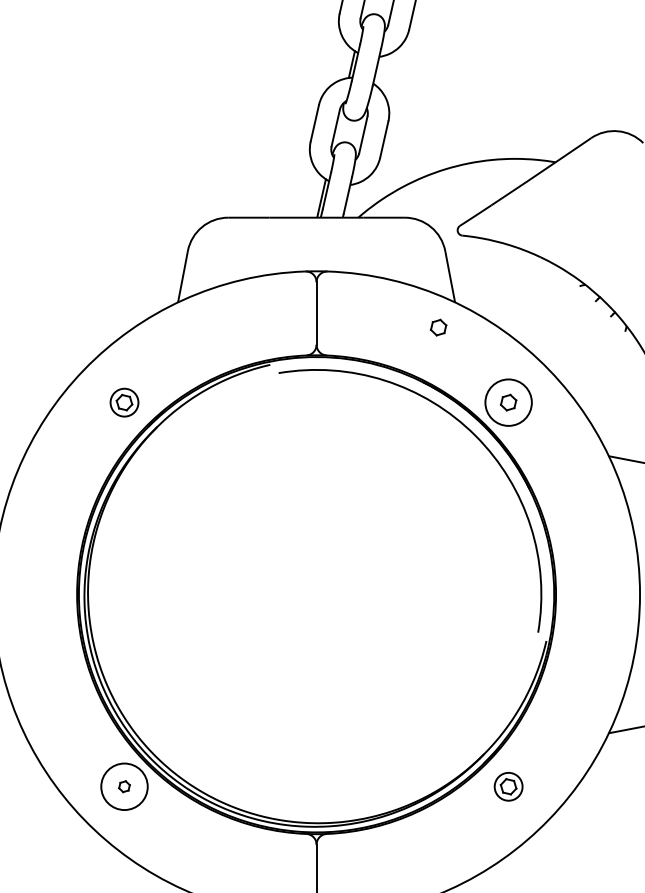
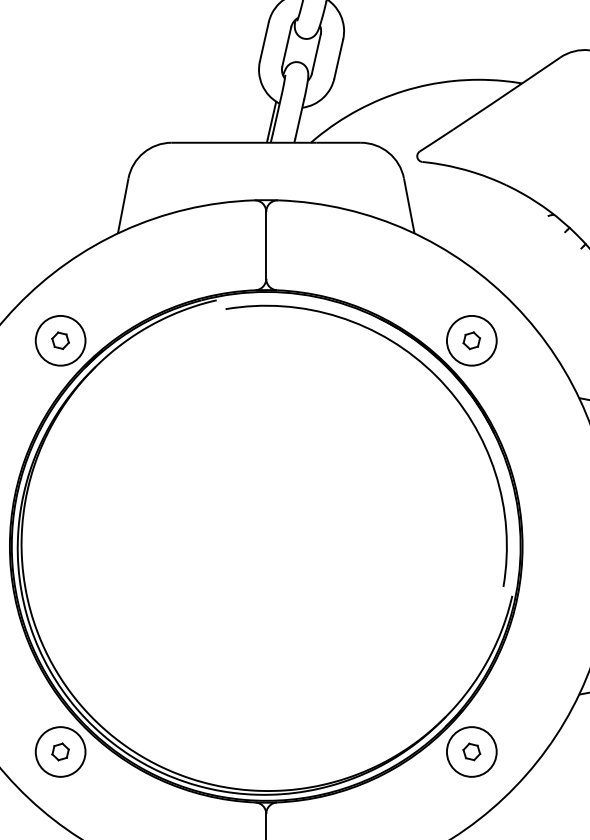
part: (438, 327) -> (396, 260), removed
circle: (124, 402) -> (60, 340), size x1.67
part: (124, 786) -> (60, 751), size x1.43
circle: (508, 786) -> (471, 751), size x1.67

